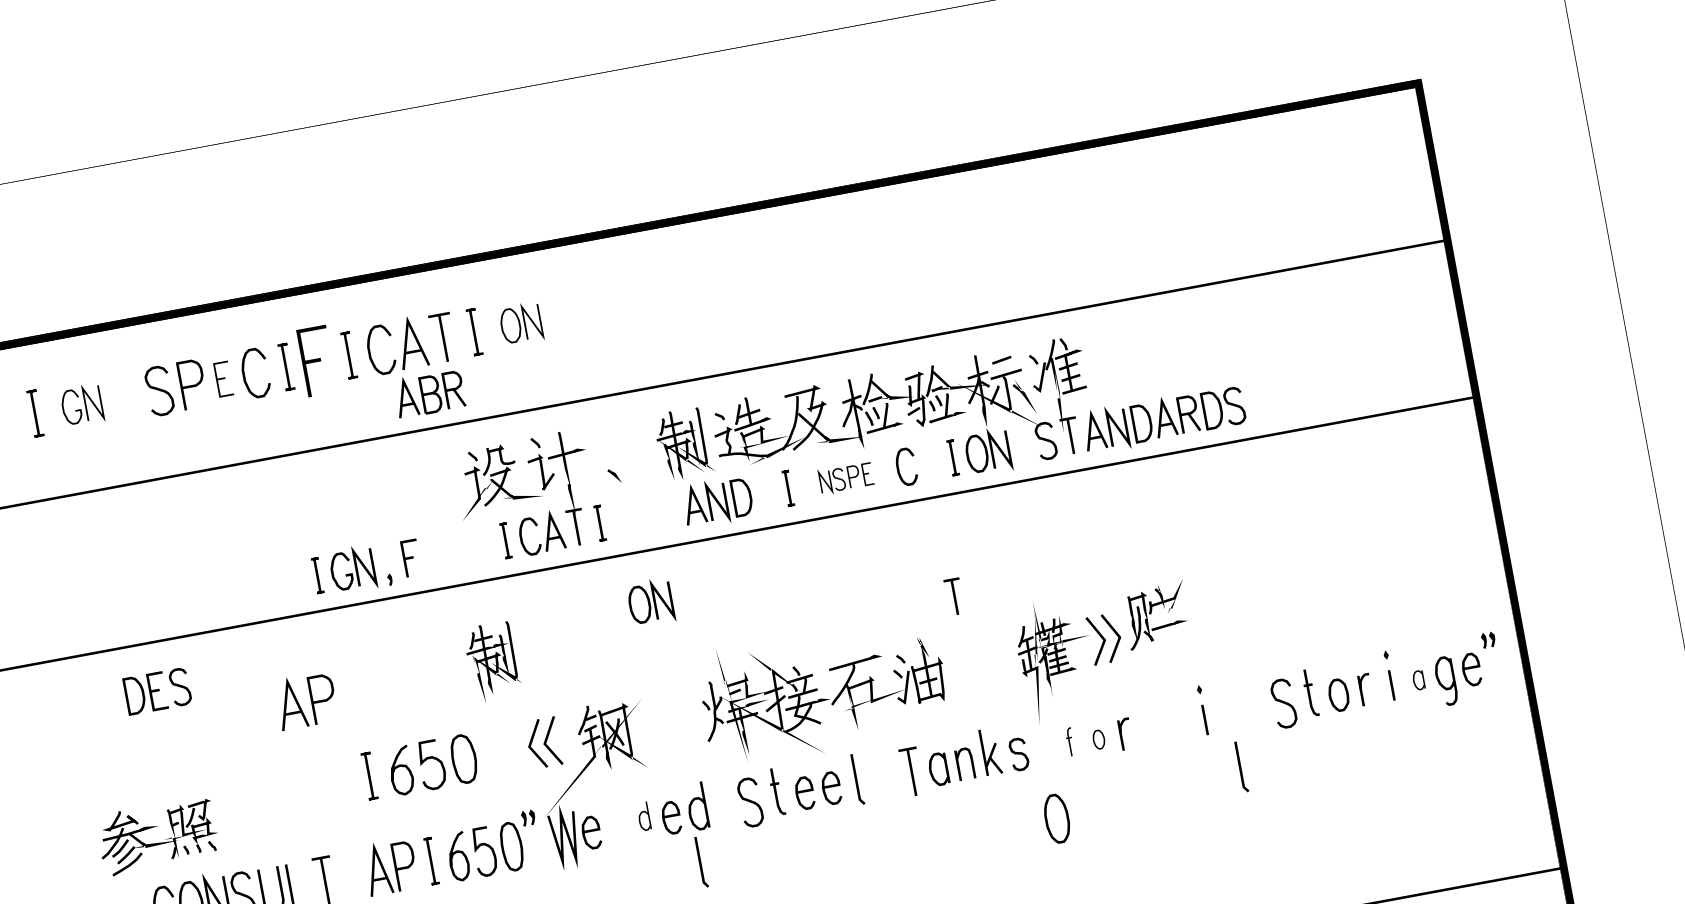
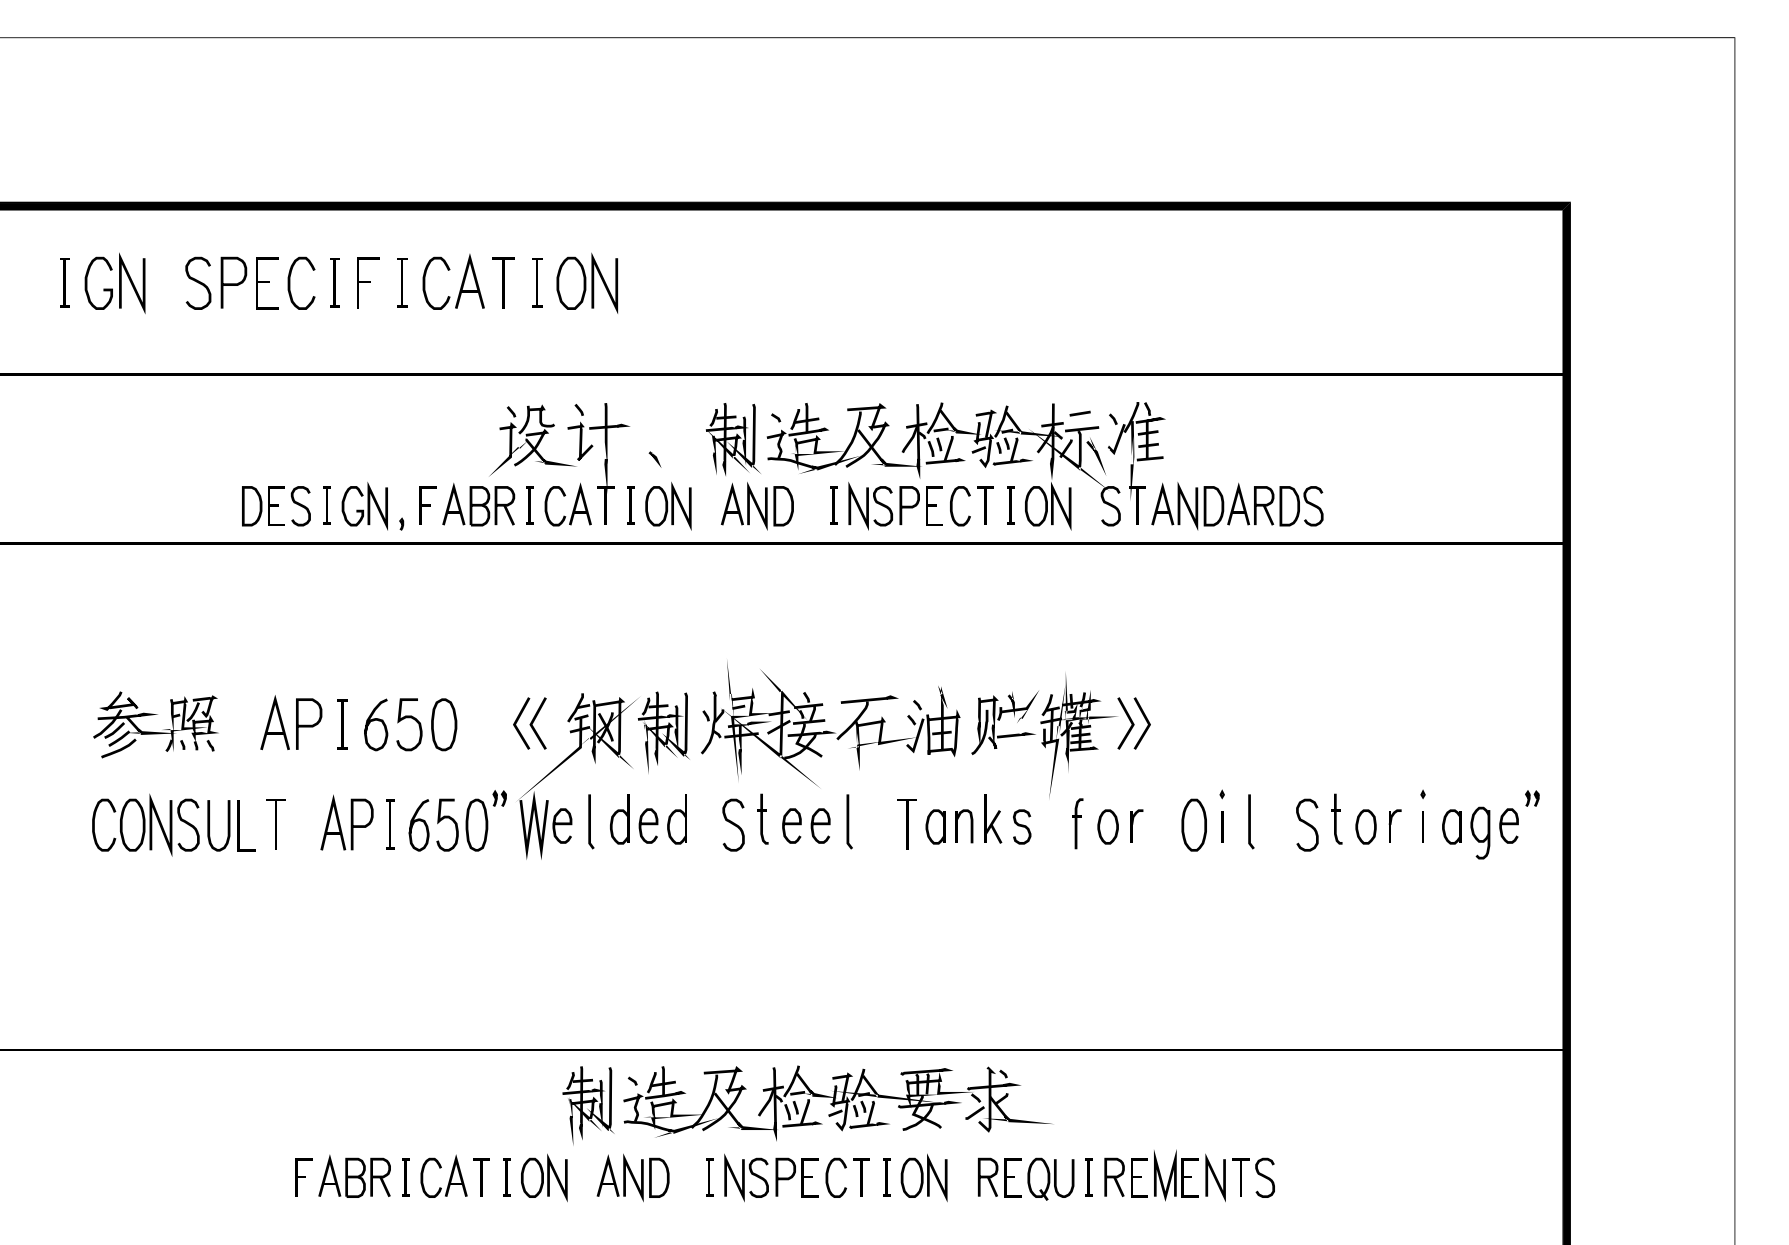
part: (521, 323) -> (587, 282), size x1.43
part: (317, 360) -> (368, 282), size x0.71
part: (223, 379) -> (267, 283), size x1.43
part: (429, 393) -> (478, 504), moved
part: (81, 404) -> (114, 282), size x1.43
part: (846, 478) -> (895, 506), size x1.67
part: (954, 596) -> (985, 505), moved
part: (650, 602) -> (668, 506), moved
part: (1156, 615) -> (1004, 722), moved
part: (492, 662) -> (663, 732), moved
part: (1418, 680) -> (1451, 826), size x1.67
part: (157, 691) -> (276, 506), moved
part: (306, 700) -> (291, 722), moved
part: (1098, 739) -> (1107, 826), size x1.67
part: (1069, 741) -> (1077, 823), size x1.67
line: (1240, 766) -> (1250, 821), moved
part: (643, 816) -> (619, 819), size x1.67
part: (1056, 818) -> (1193, 824), moved
part: (155, 842) -> (152, 731), moved
line: (700, 862) -> (590, 821), moved

